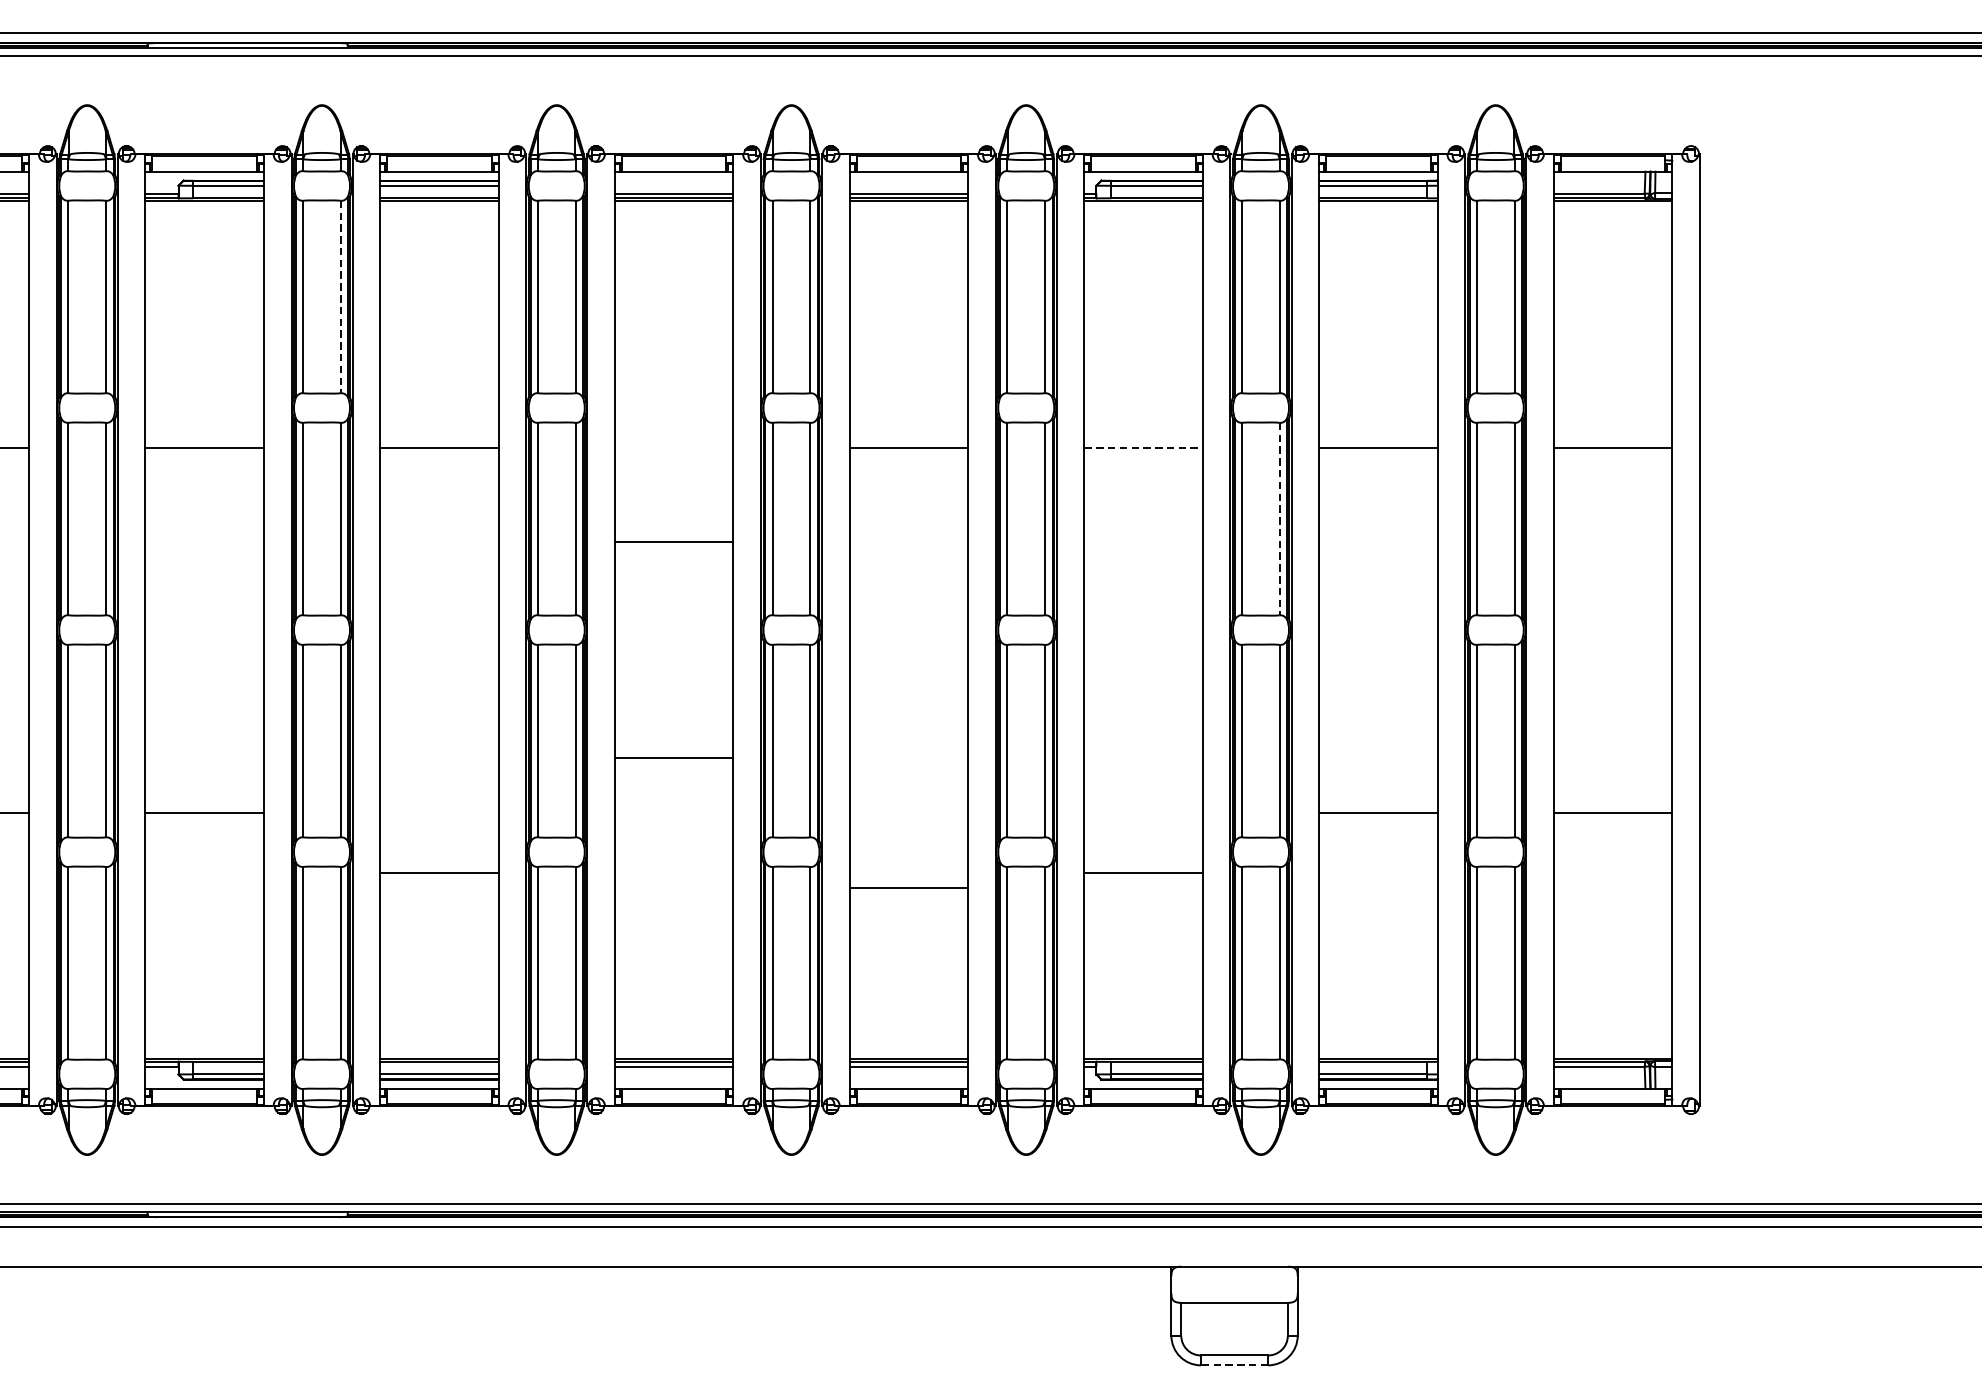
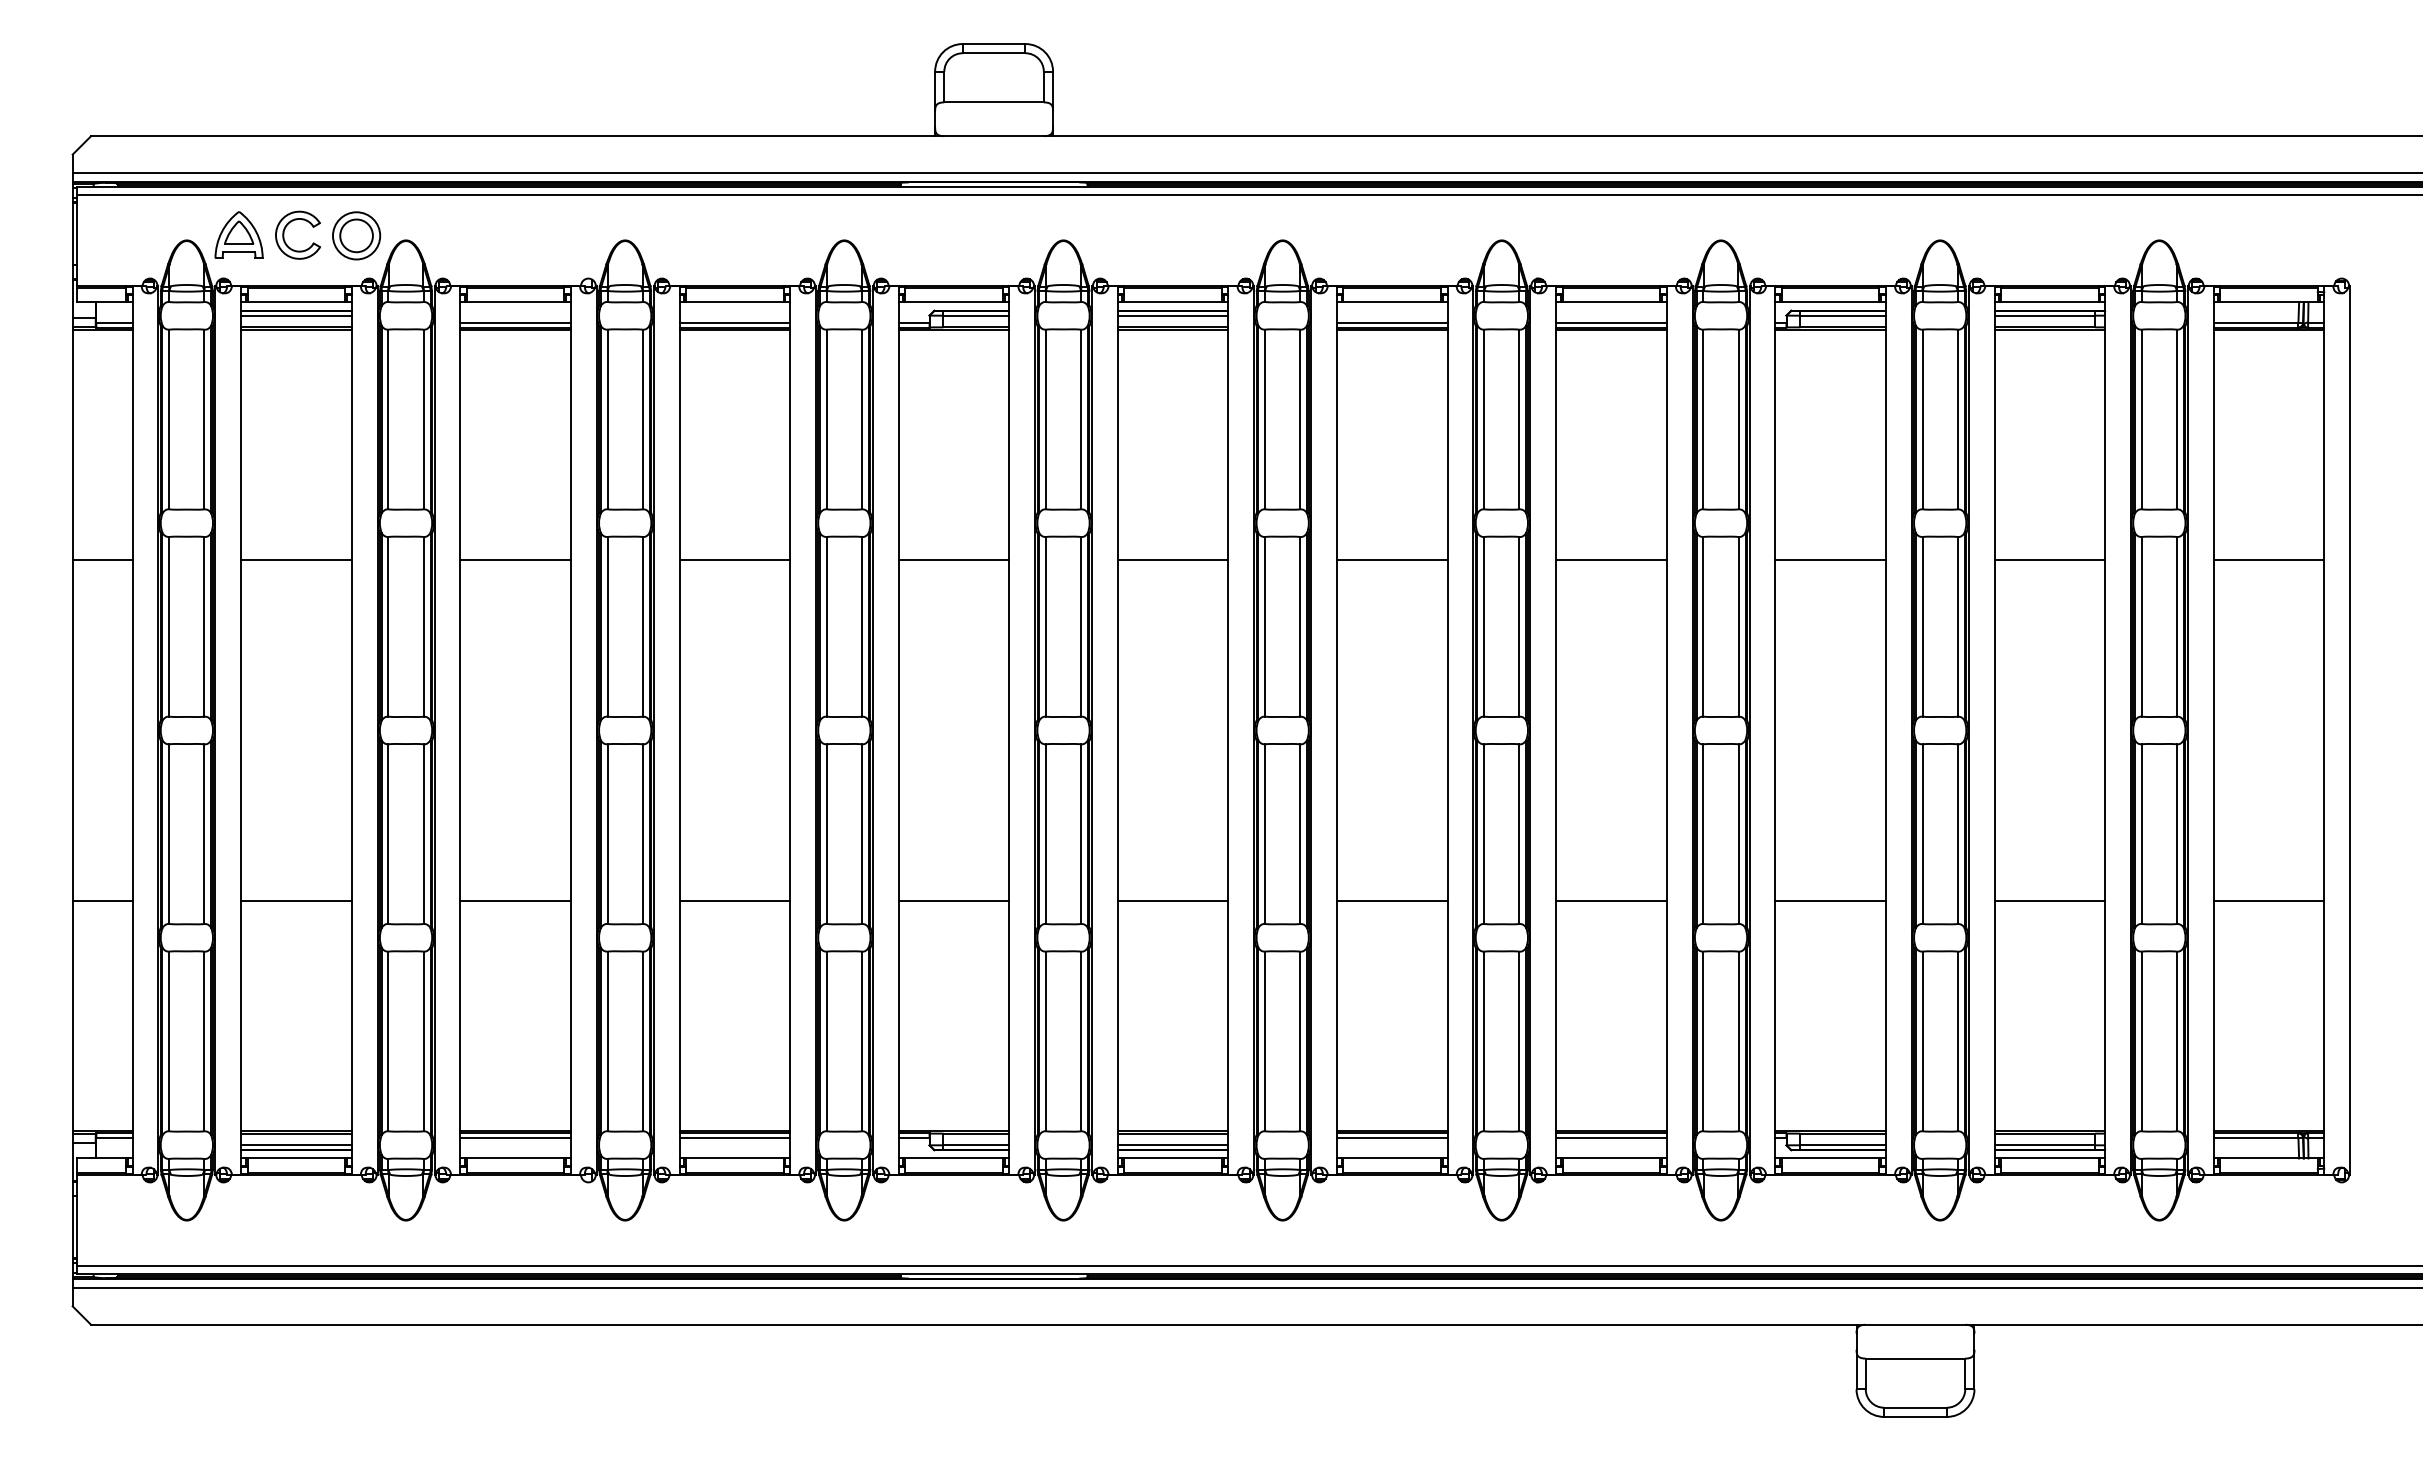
line: (341, 296) -> (1081, 419), dashed -> solid
line: (1144, 448) -> (1831, 560), dashed -> solid
line: (1279, 518) -> (1957, 626), dashed -> solid
line: (673, 542) -> (1391, 560), moved
line: (673, 757) -> (1391, 900), moved
line: (438, 872) -> (1172, 900), moved
line: (1143, 872) -> (1830, 900), moved
line: (908, 887) -> (1611, 900), moved
line: (1234, 1364) -> (1915, 1416), dashed -> solid

